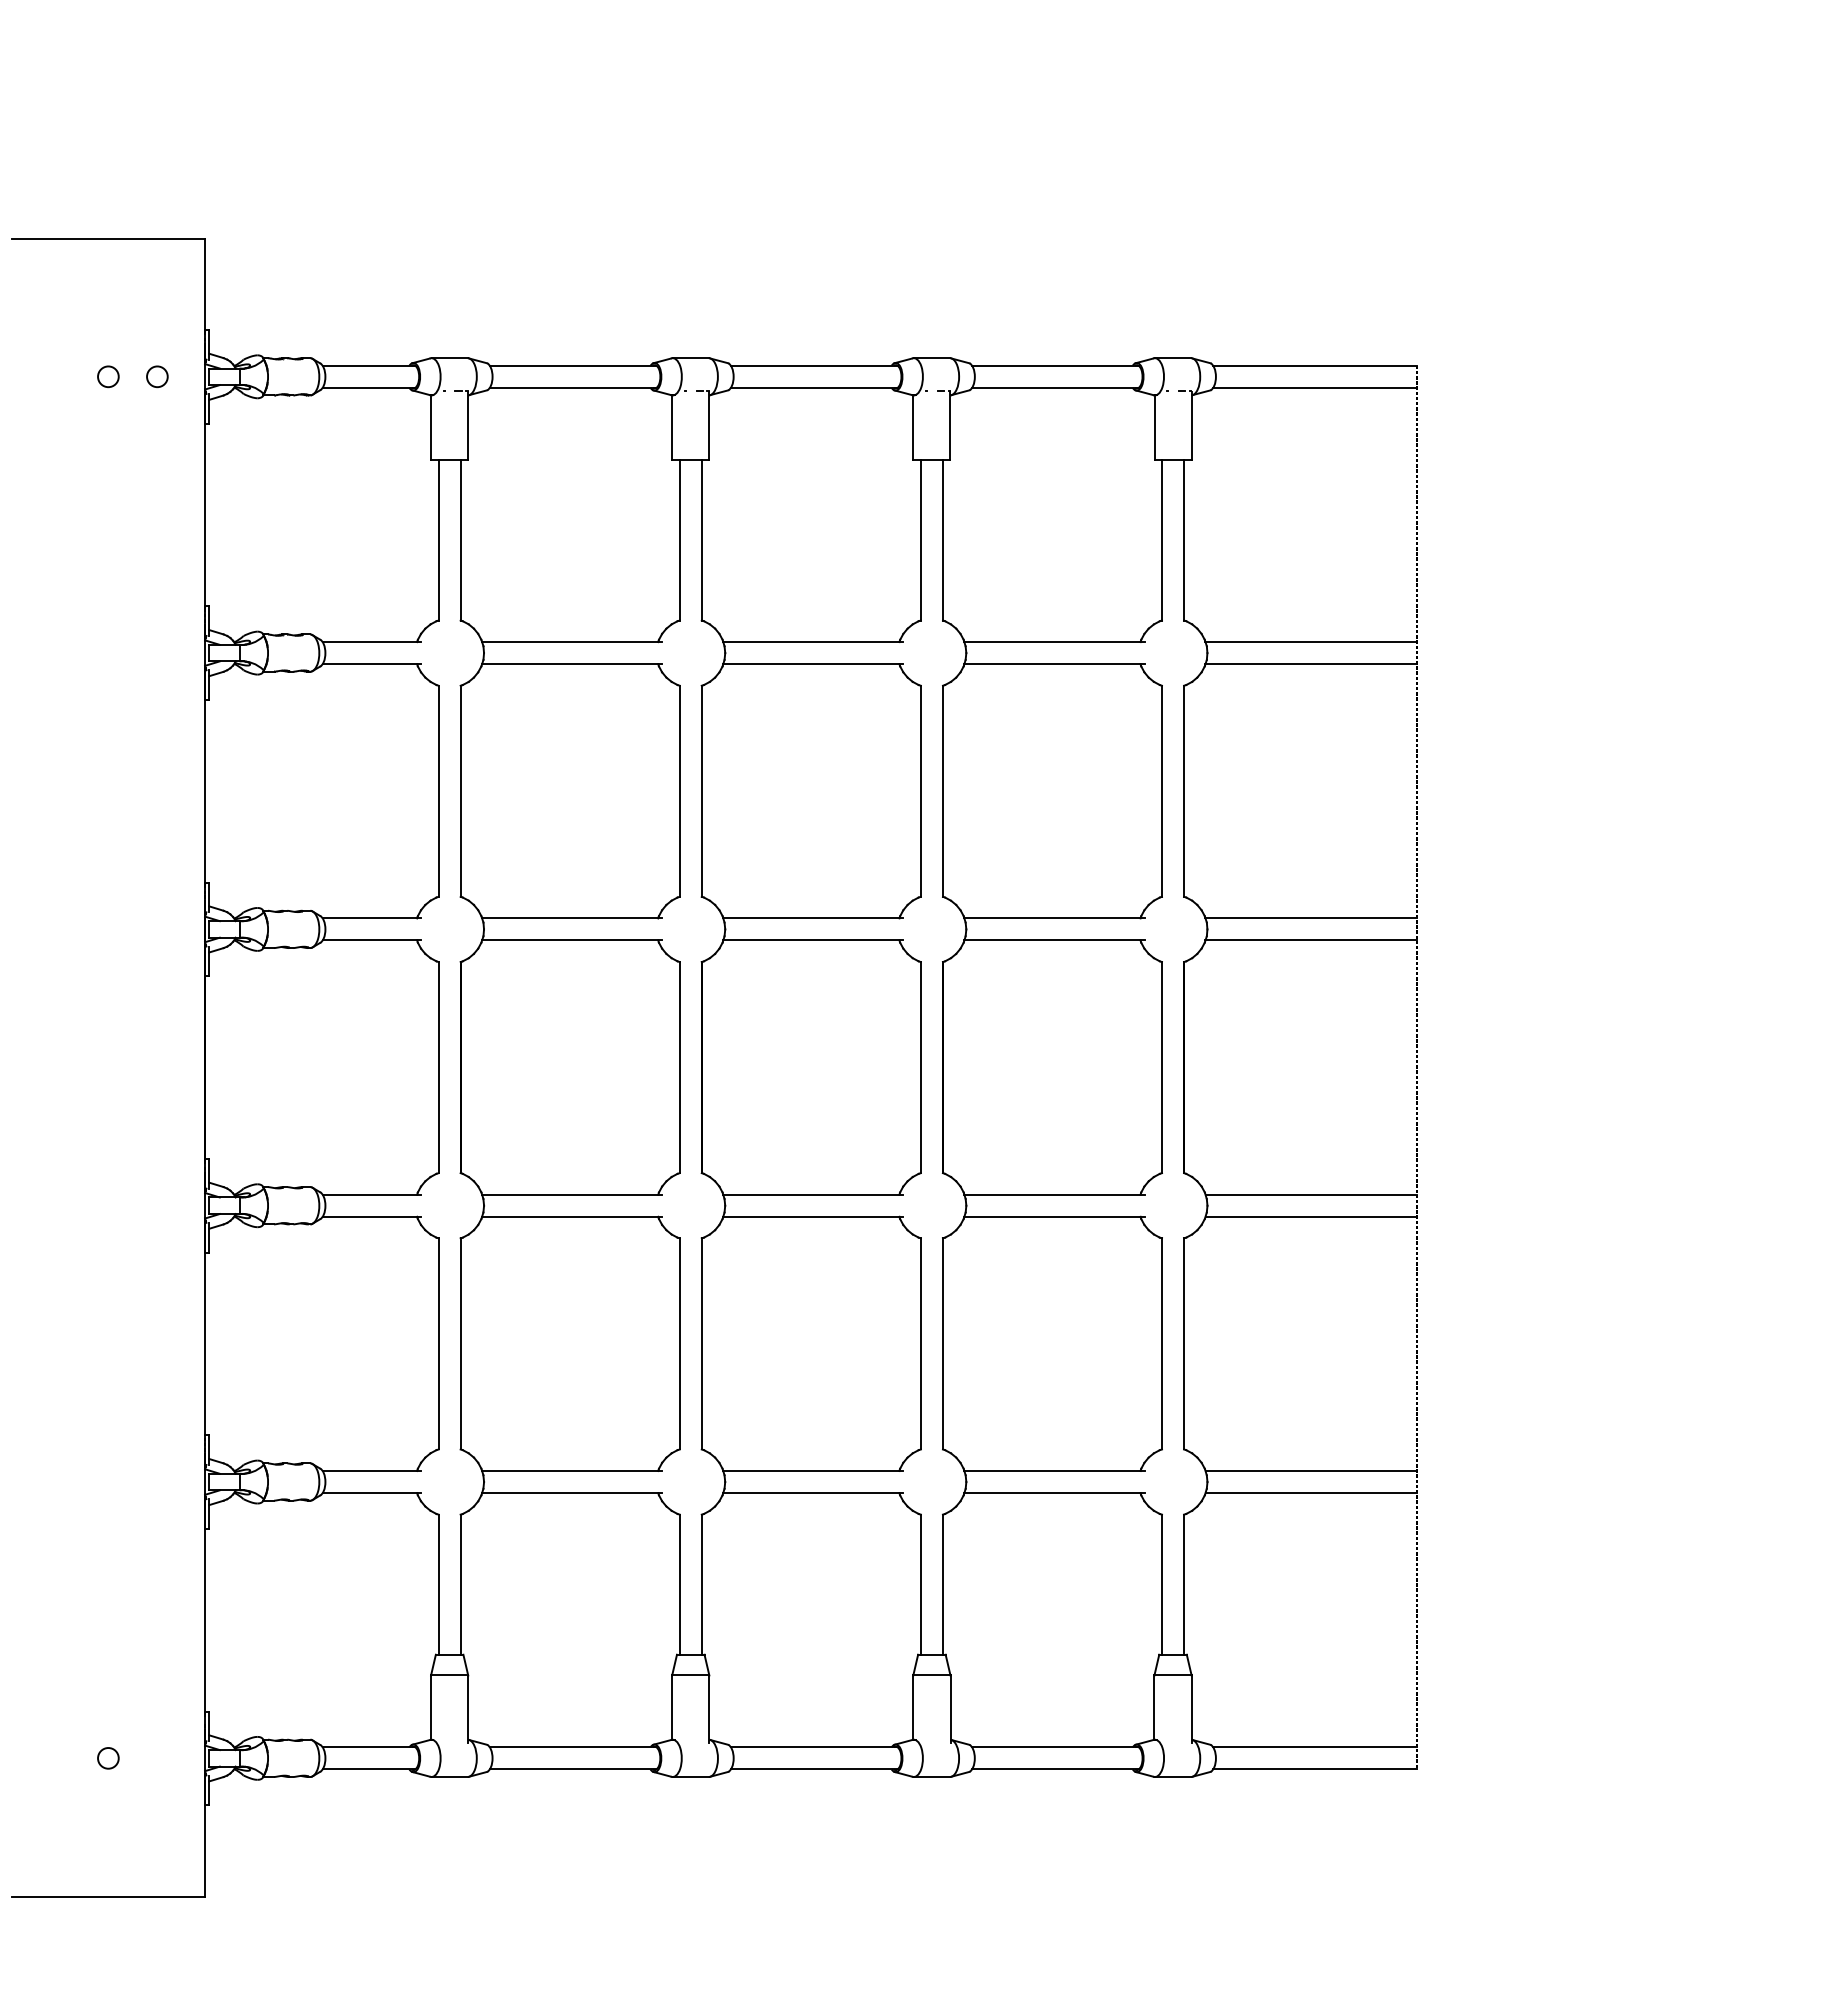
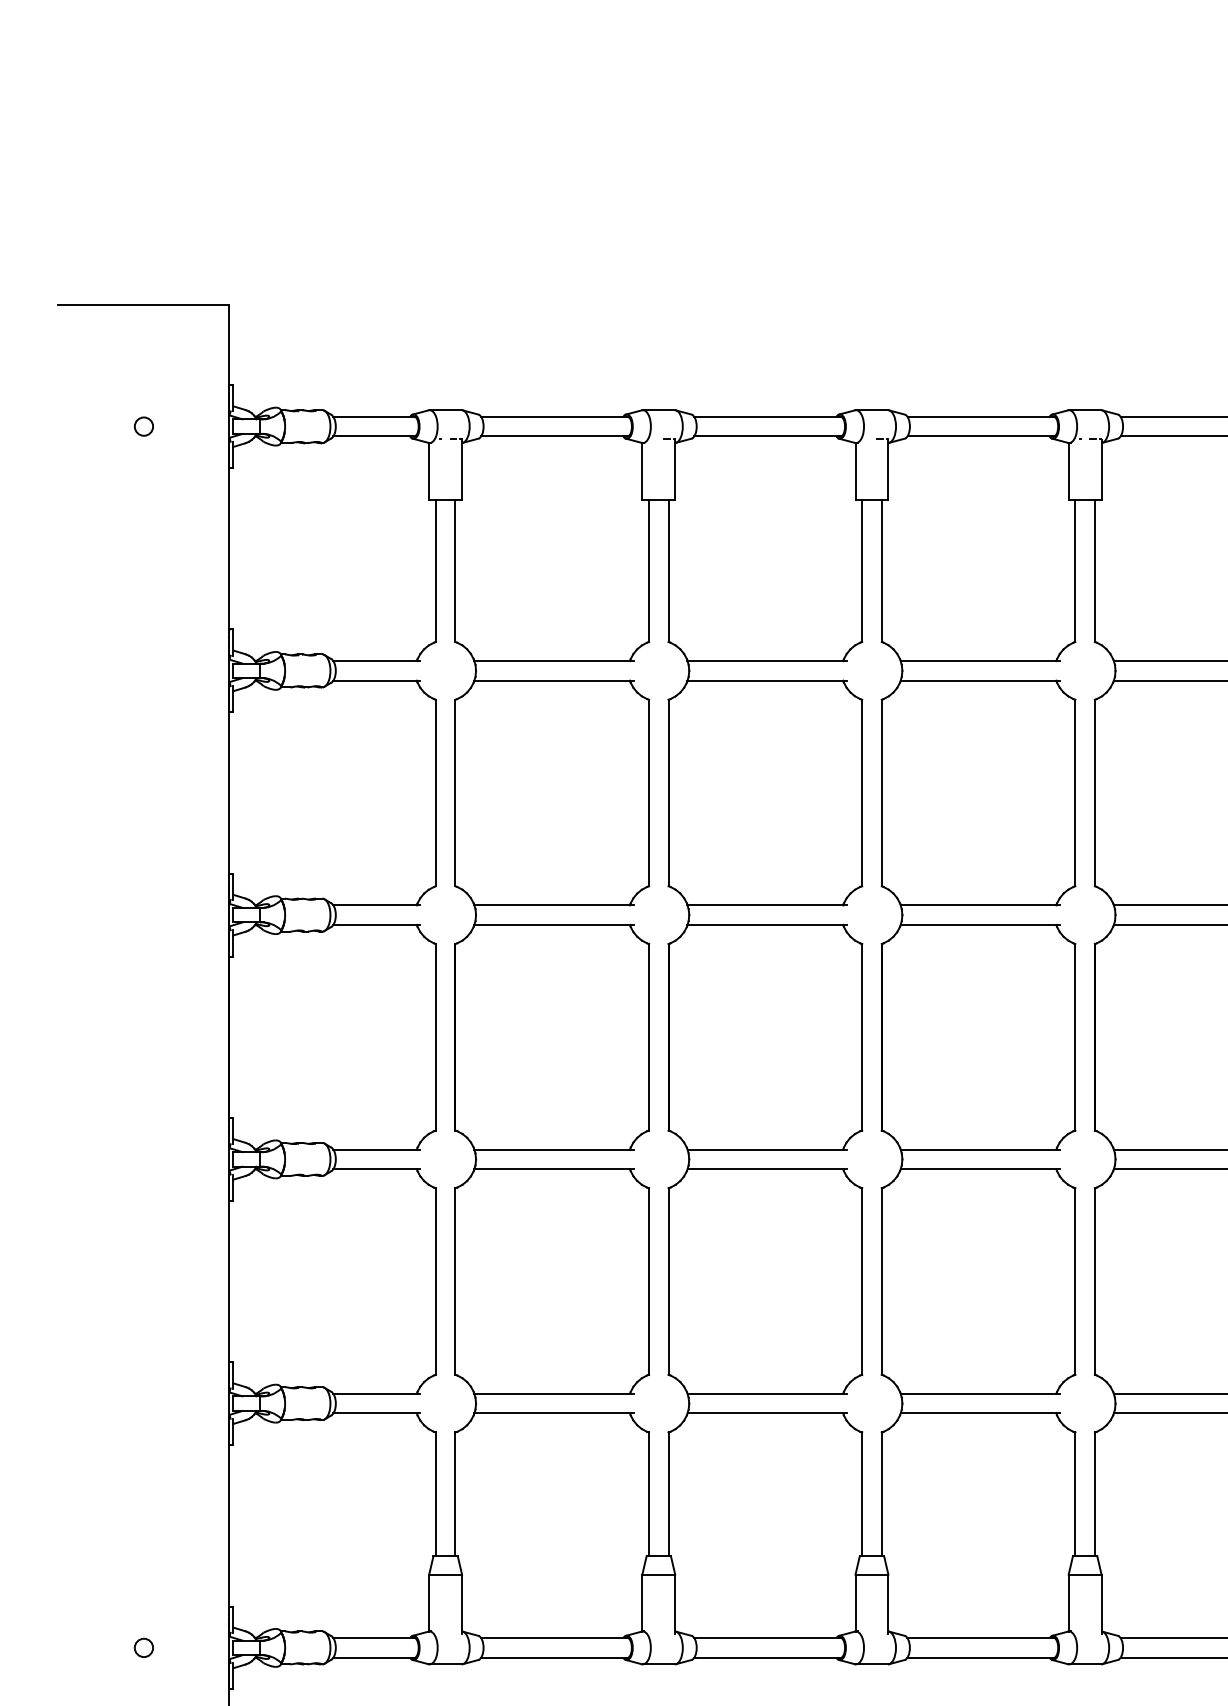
circle: (157, 376) -> (187, 426), removed

